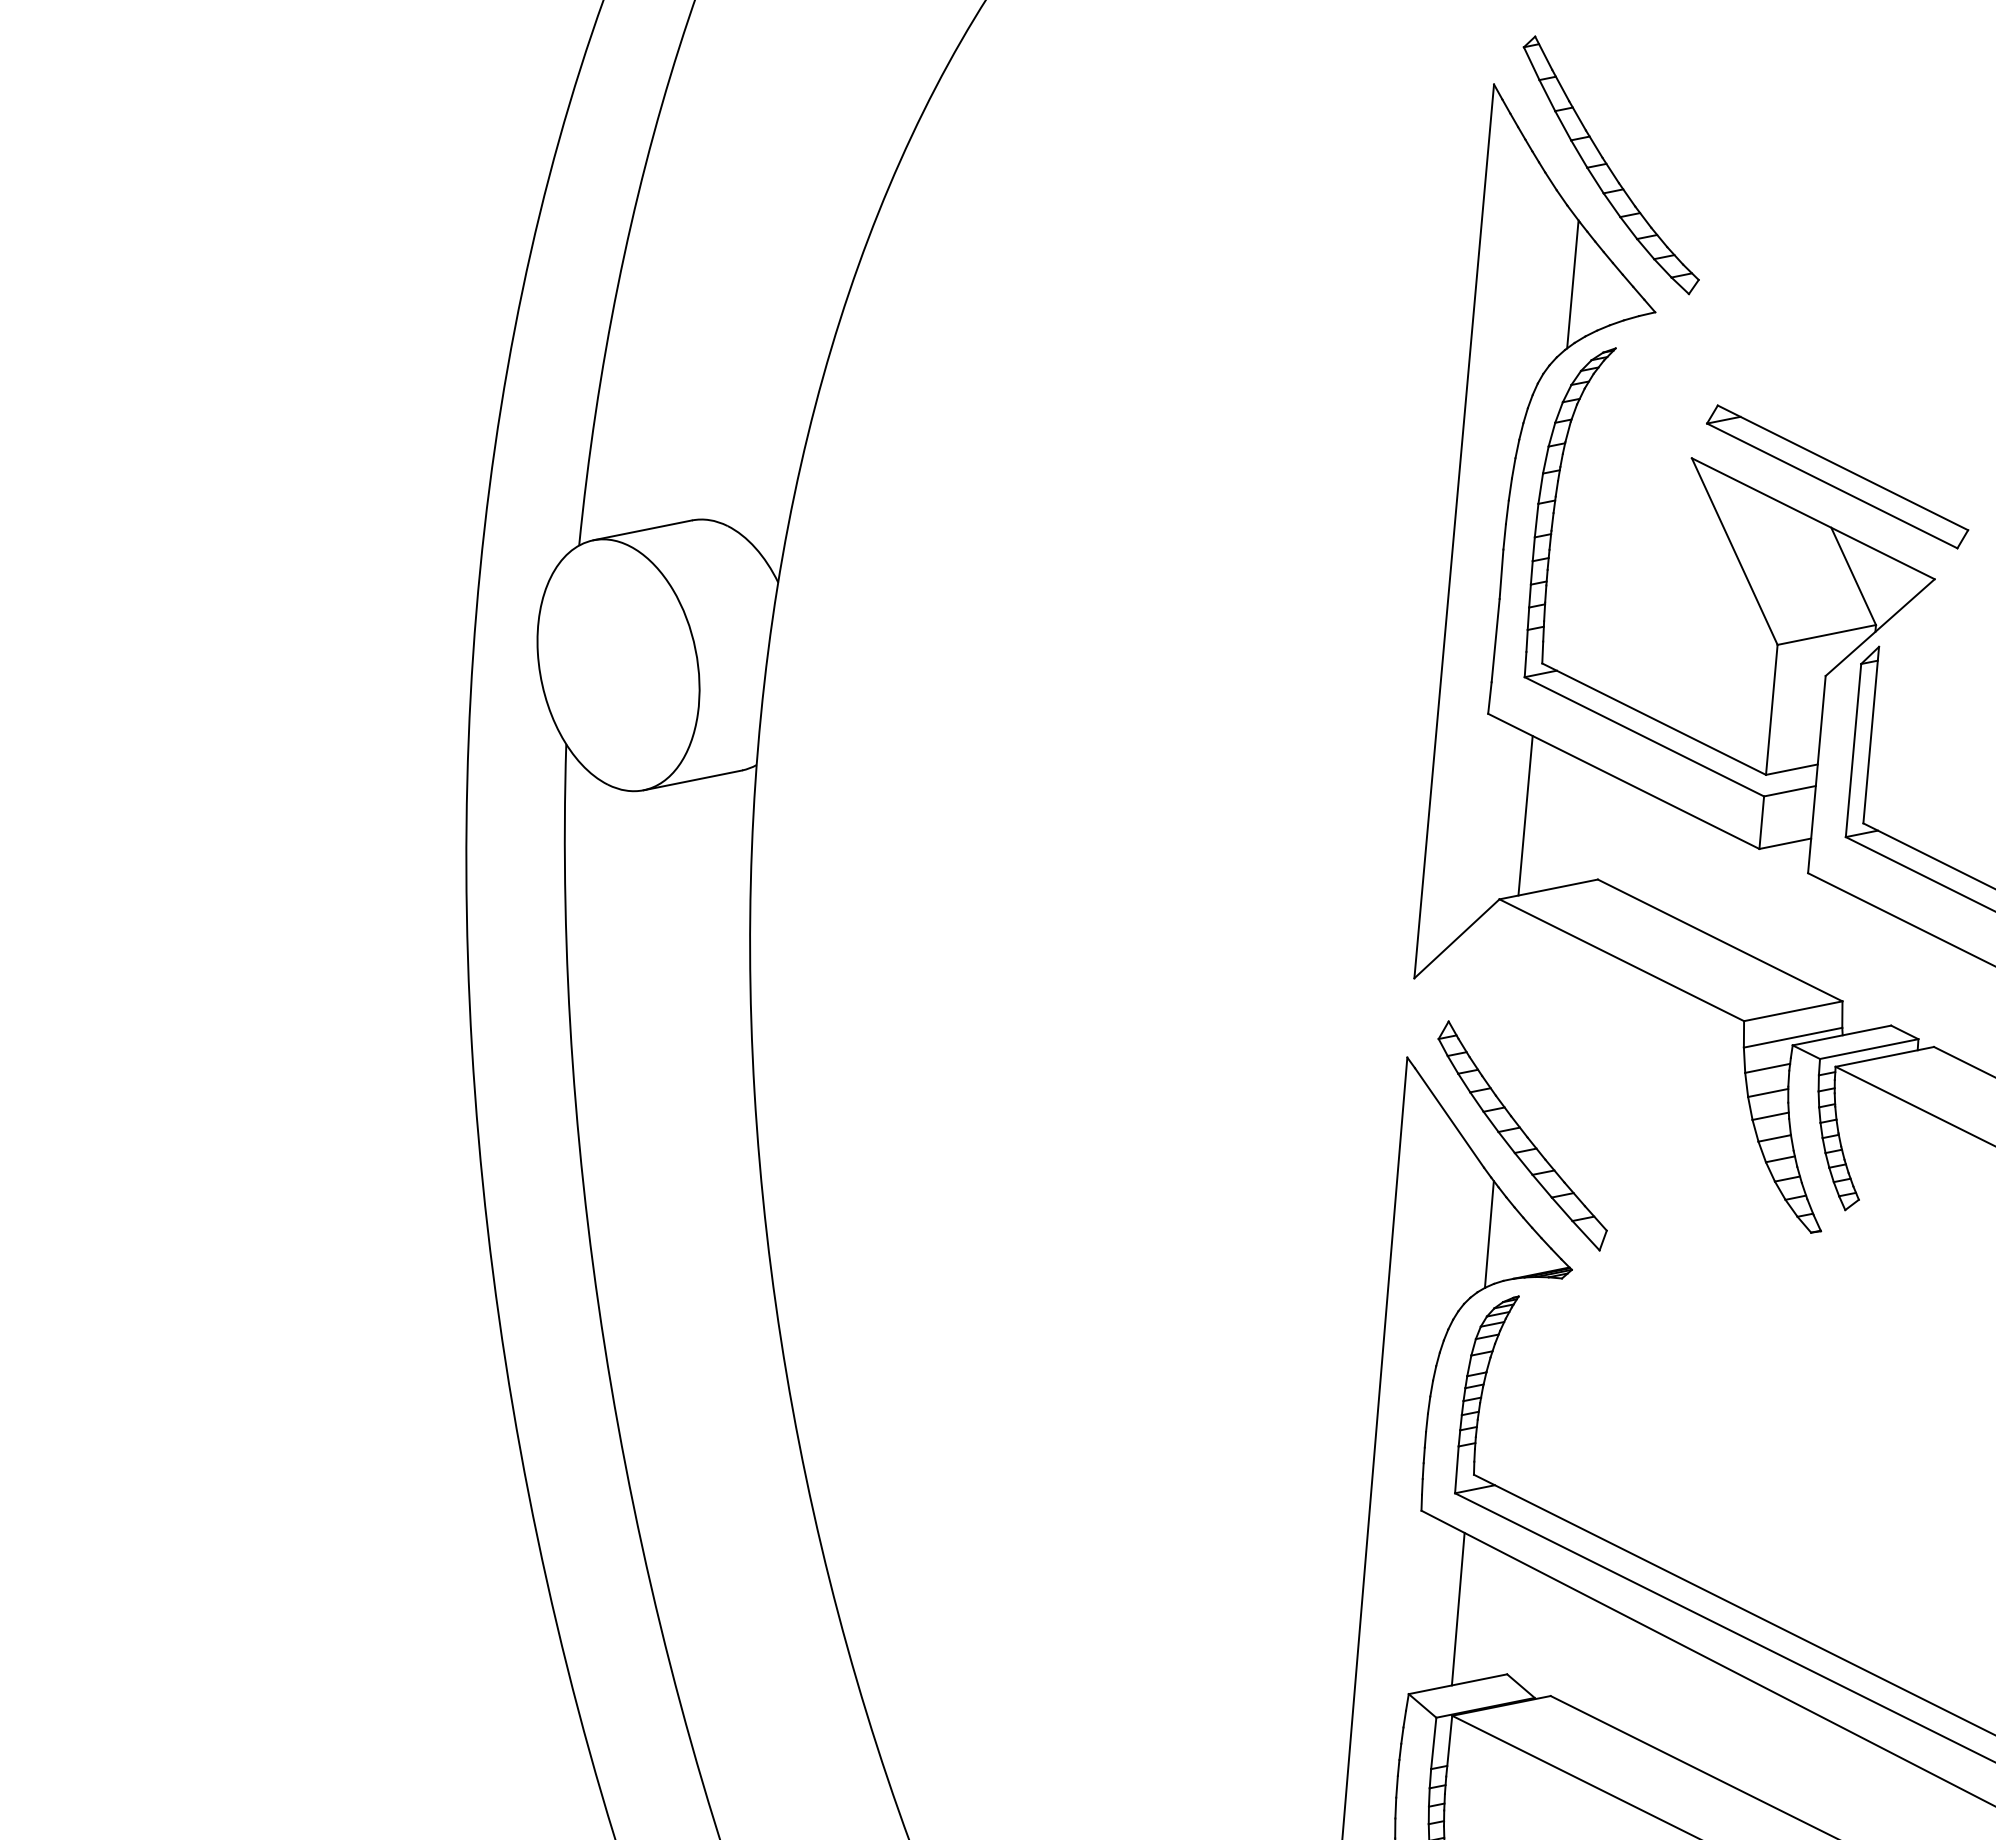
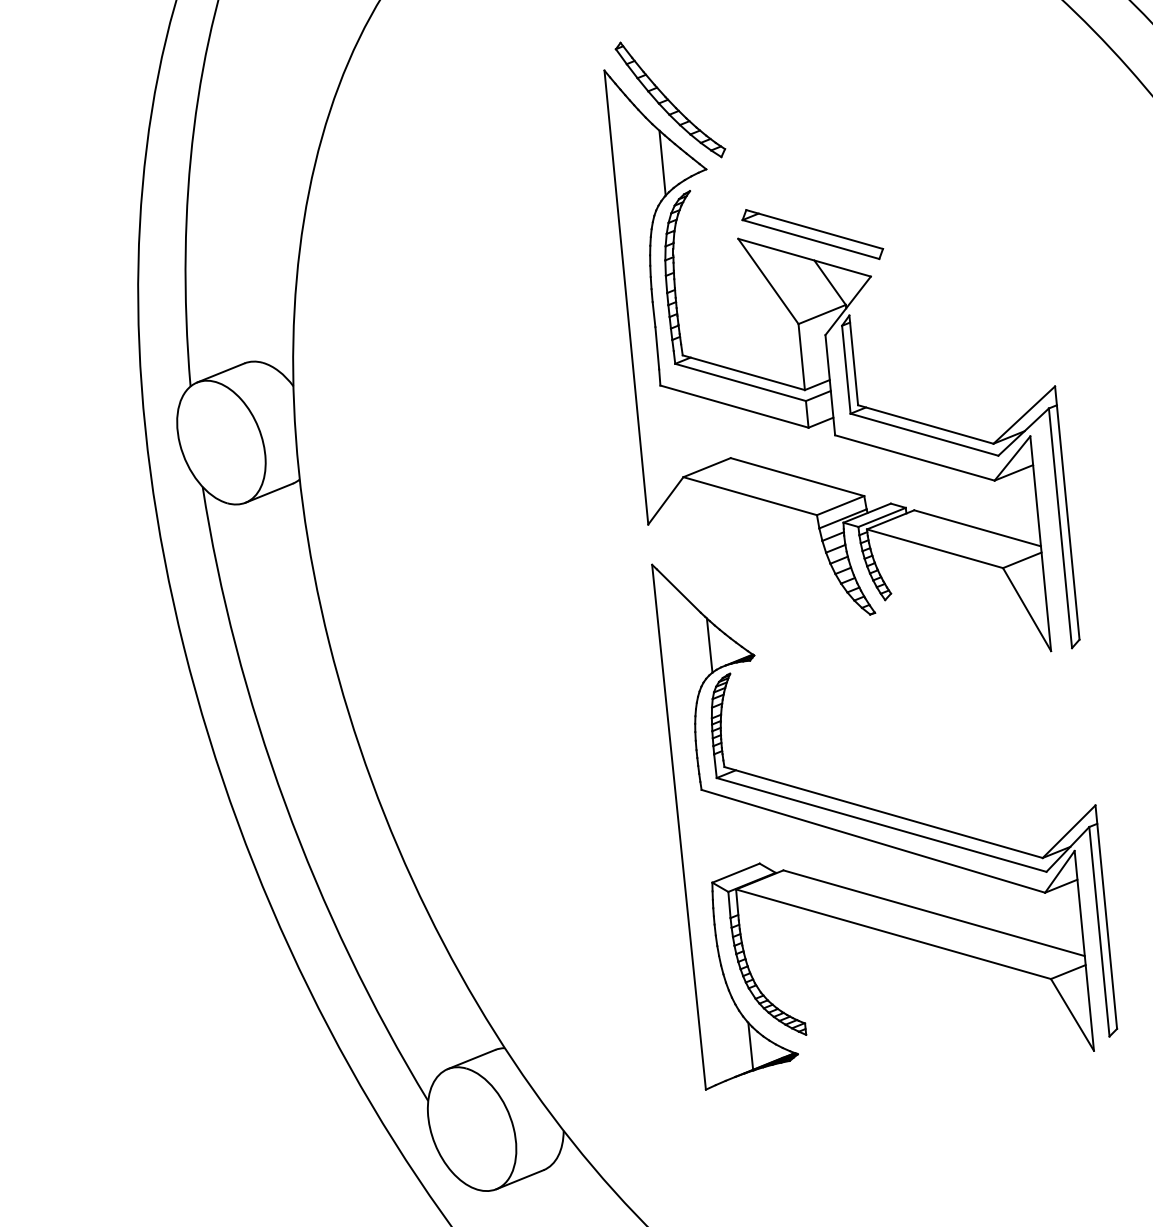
line: (1525, 814) -> (688, 432), removed
part: (1523, 1134) -> (717, 592), removed
line: (1458, 1609) -> (729, 835), removed

